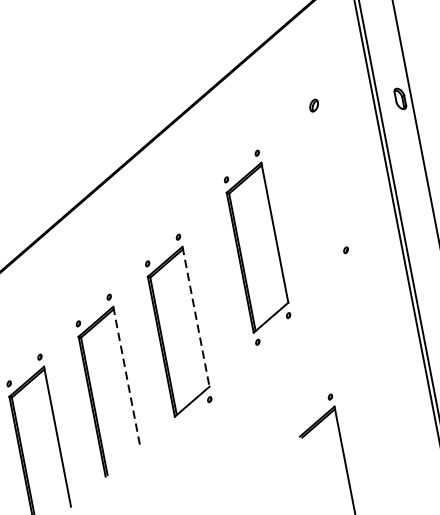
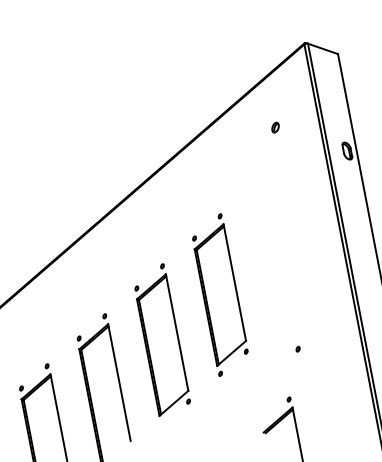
part: (314, 105) -> (275, 127), moved
part: (257, 247) -> (220, 294), moved
part: (345, 249) -> (297, 348), moved
line: (196, 317) -> (177, 333), dashed -> solid
line: (126, 377) -> (119, 383), dashed -> solid

